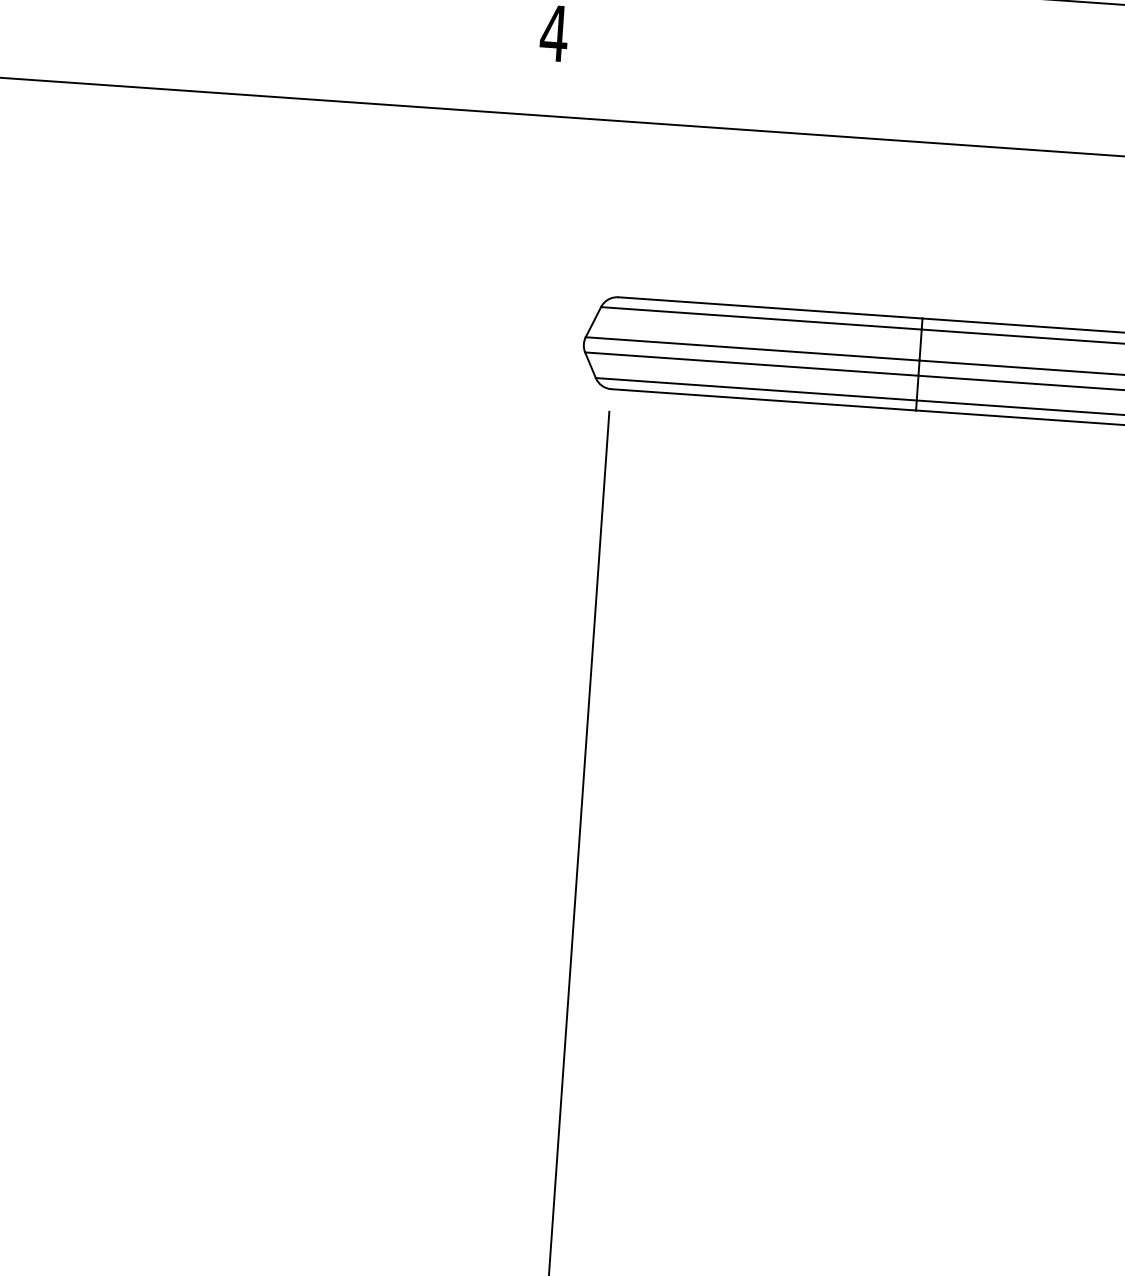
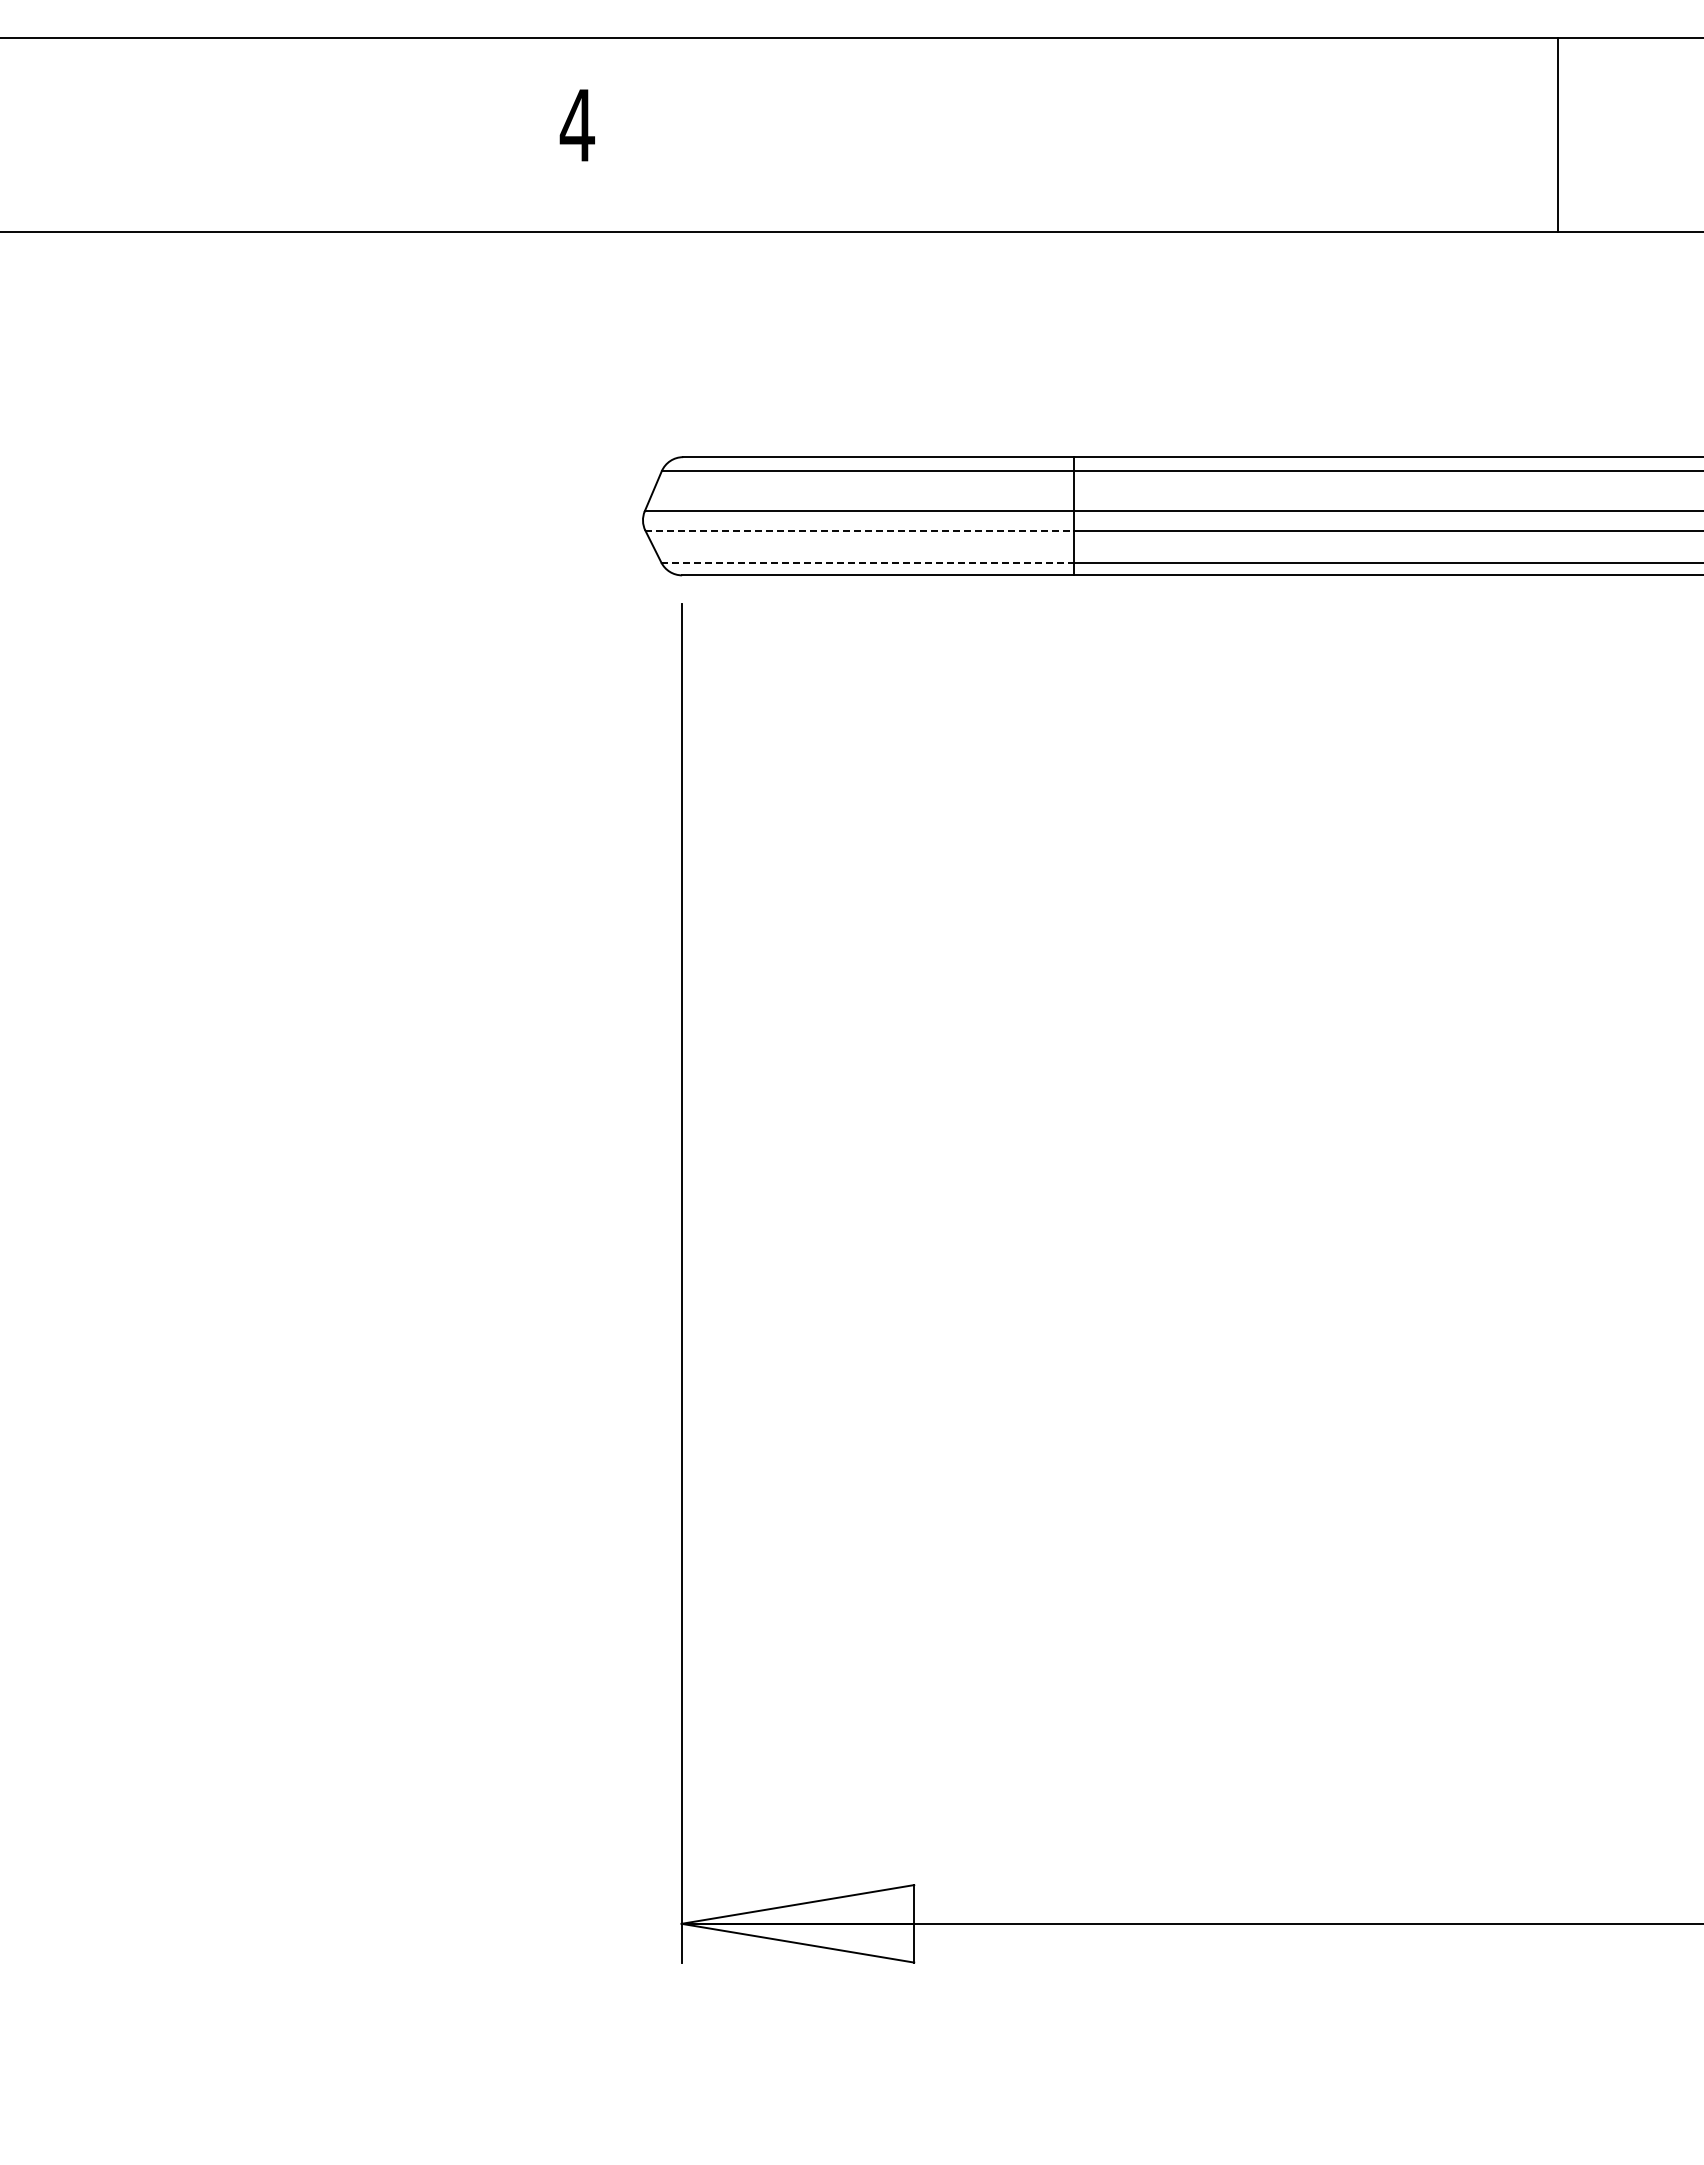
line: (752, 363) -> (860, 530), solid -> dashed
line: (756, 389) -> (868, 562), solid -> dashed

